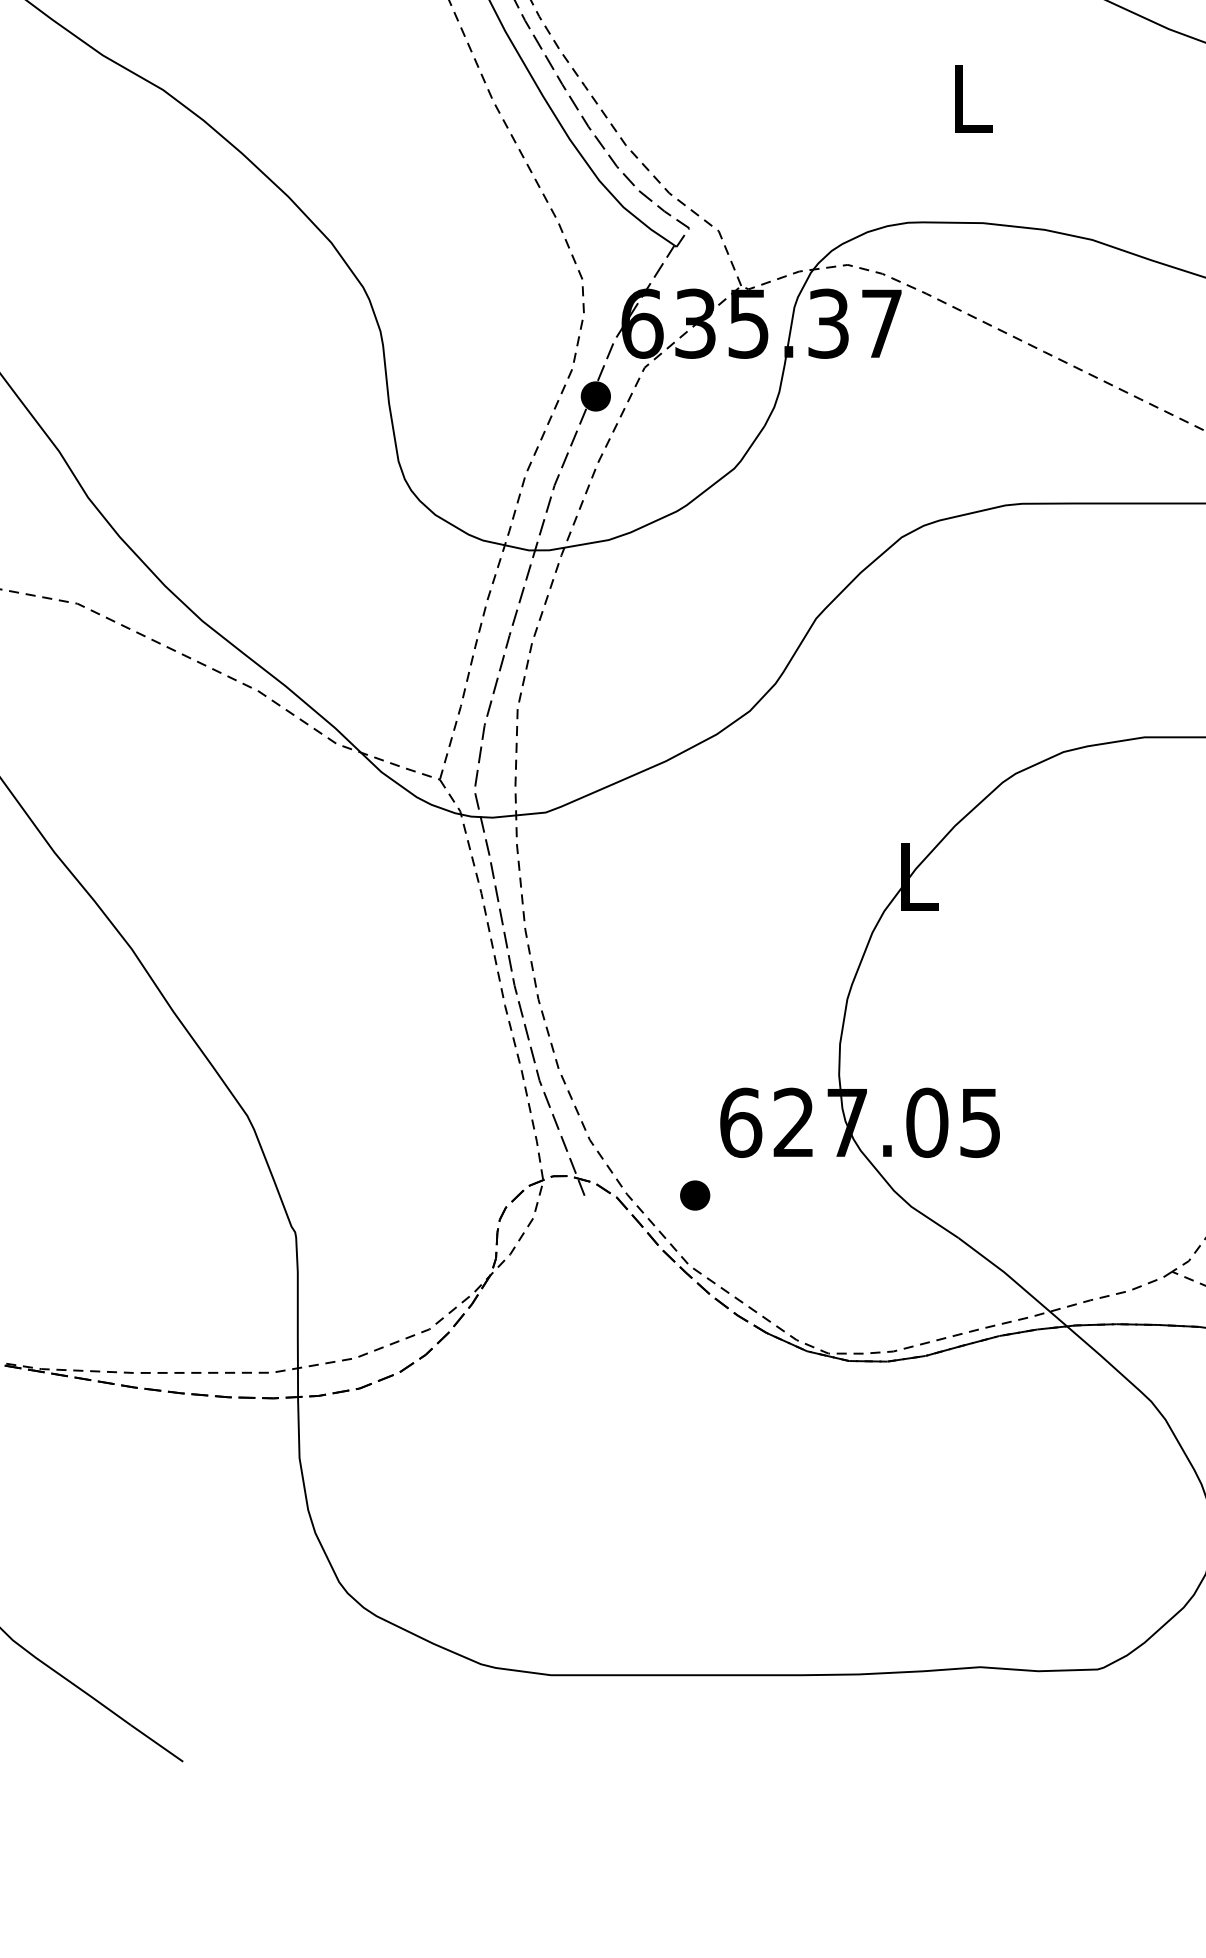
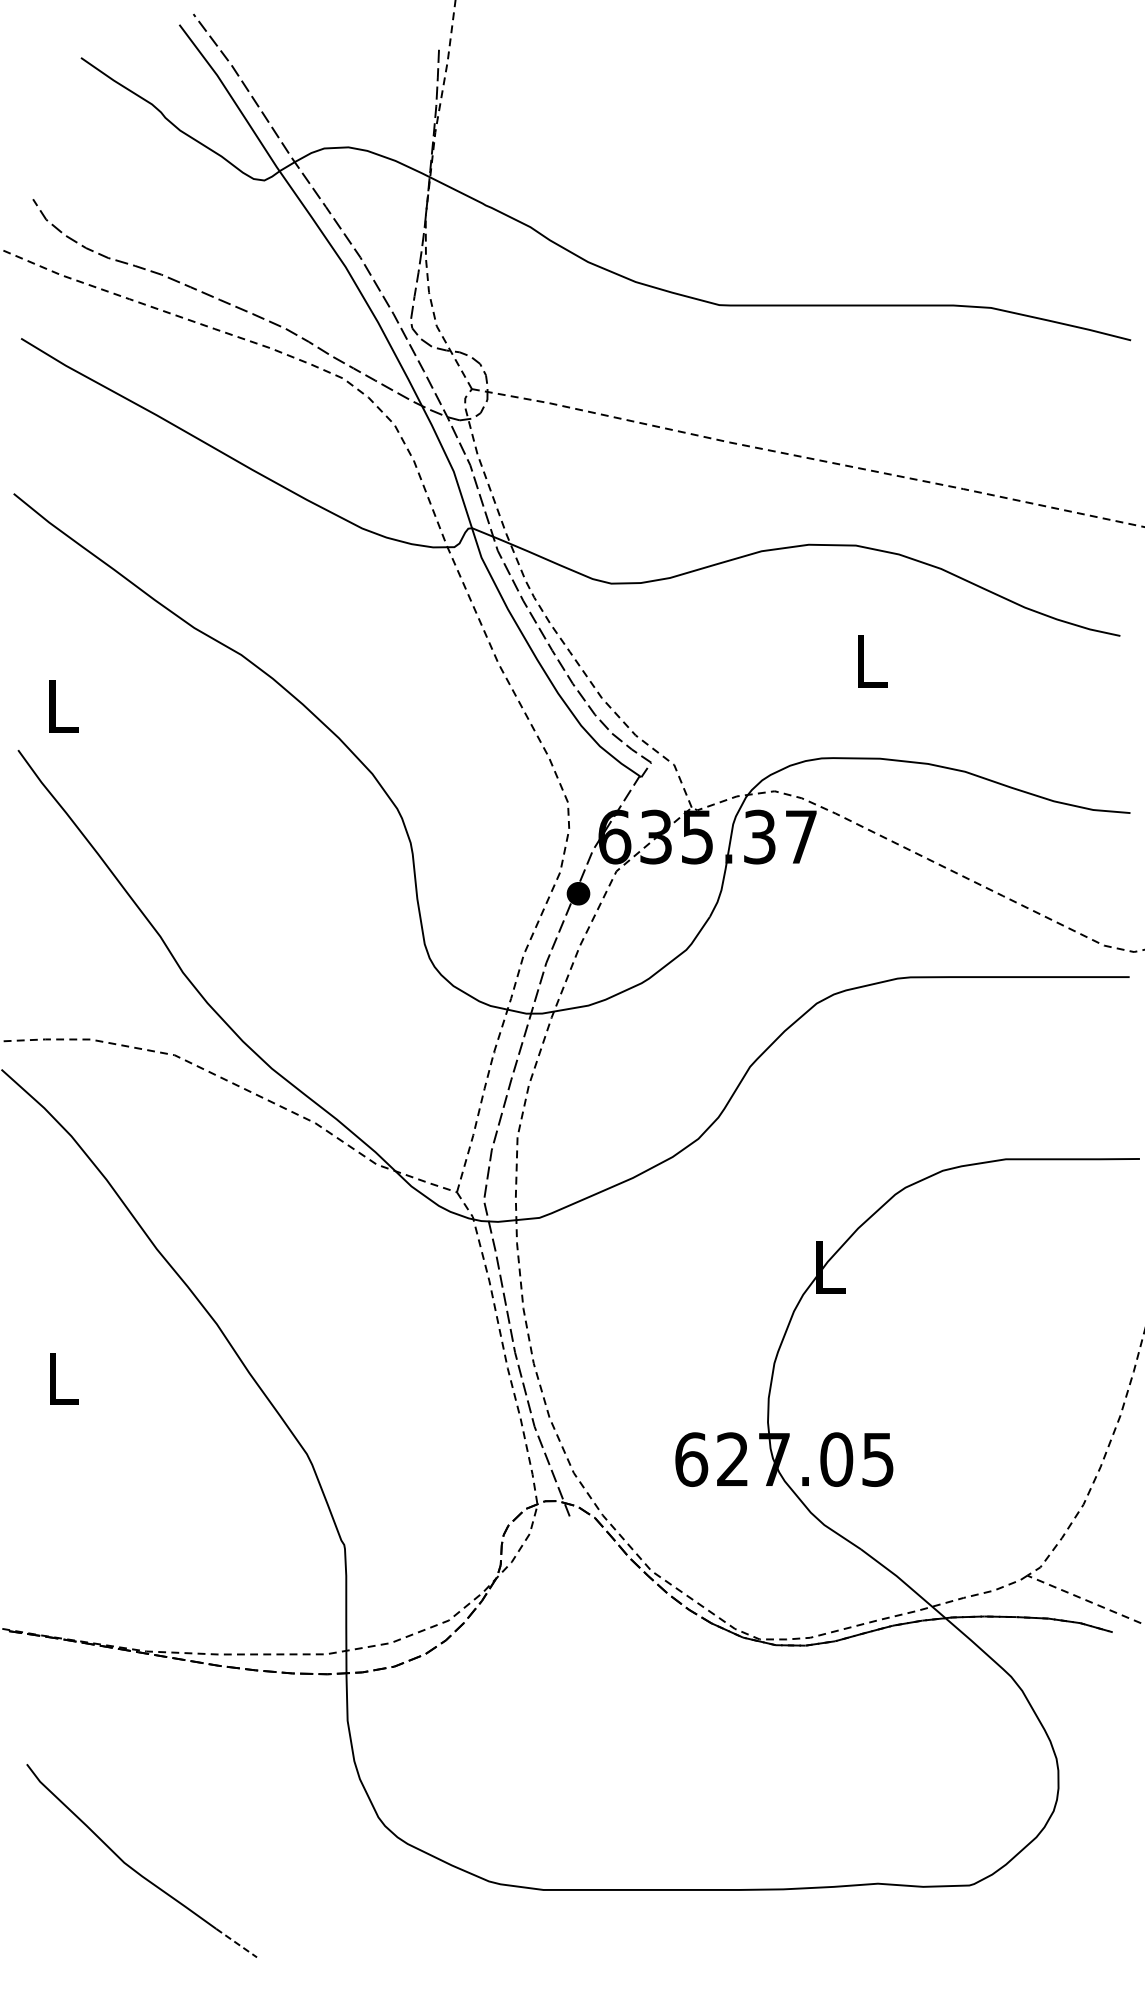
part: (694, 1194) -> (655, 1515), removed
line: (156, 1743) -> (236, 1943), solid -> dashed

